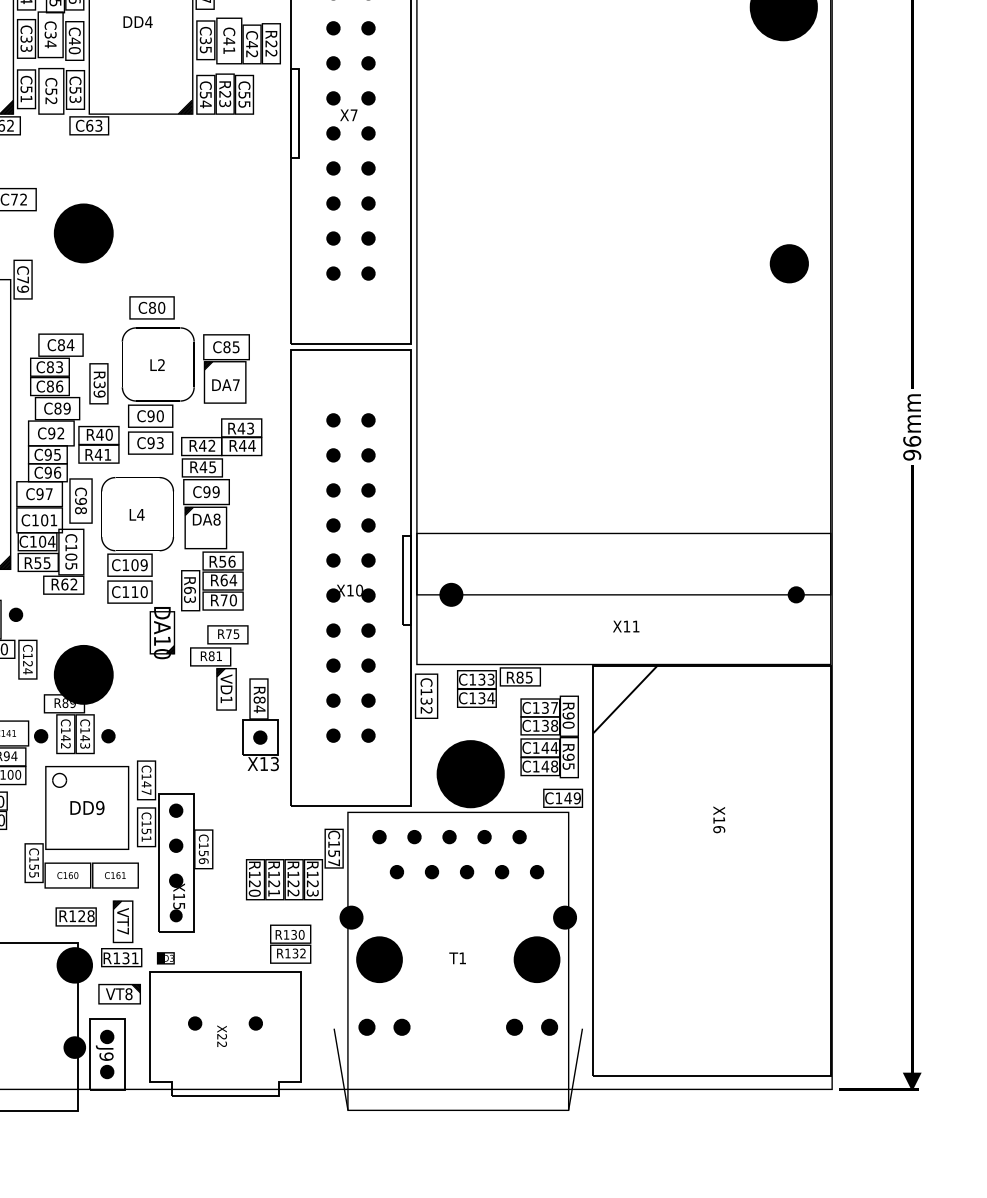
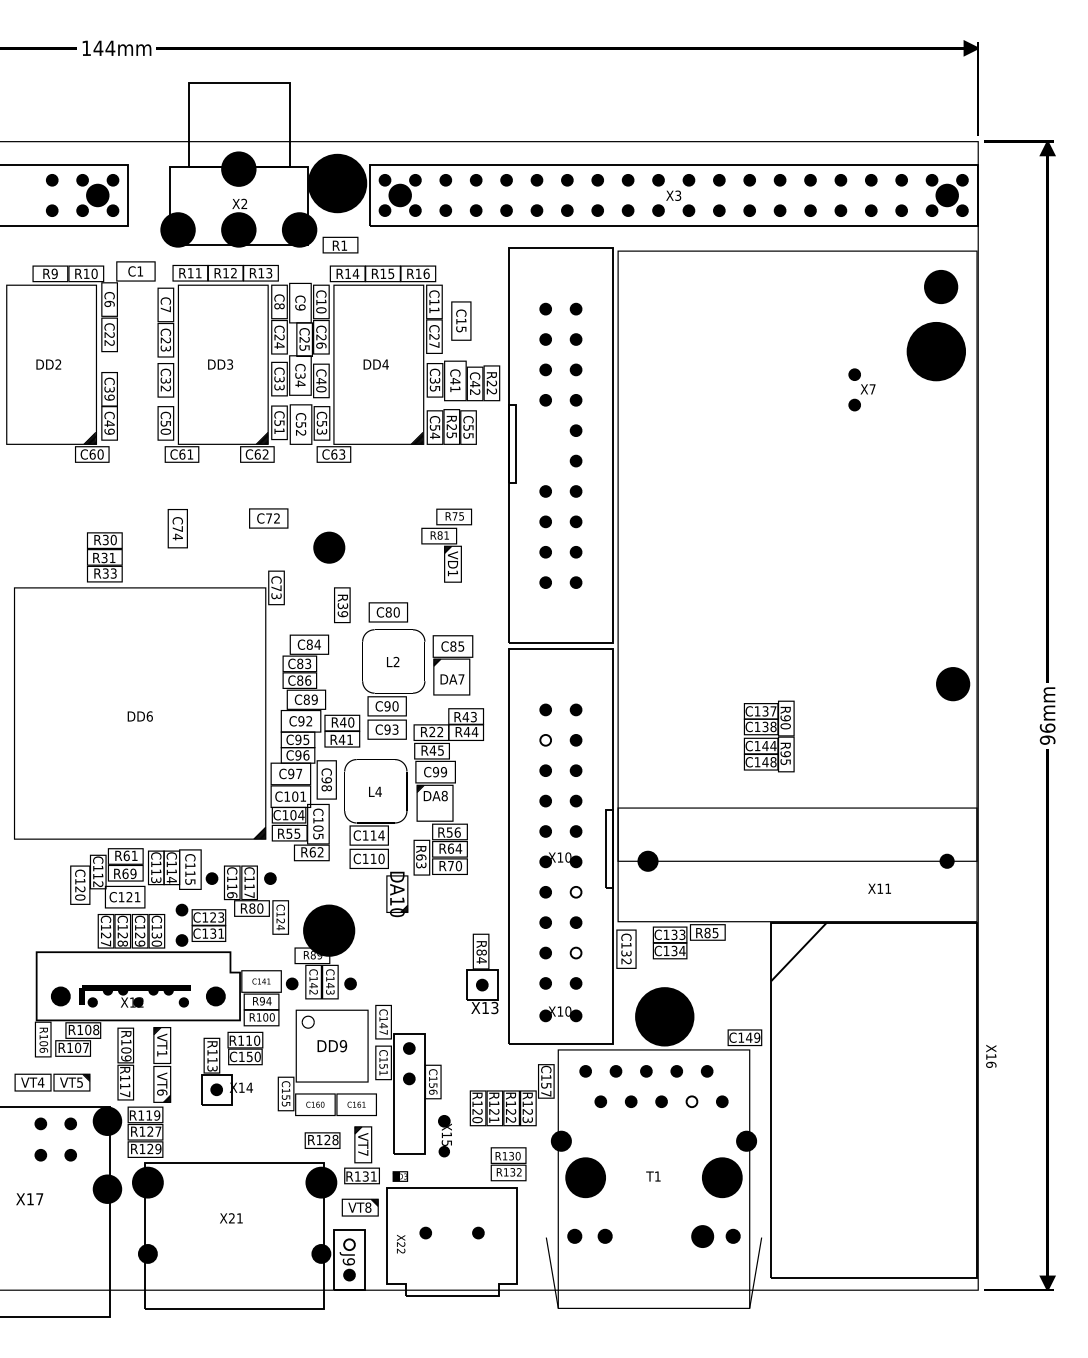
text: (224, 103) -> (451, 435), R23 -> R25
part: (341, 115) -> (861, 389), moved
part: (84, 233) -> (329, 547), size x0.6
part: (789, 264) -> (953, 684), moved
text: (23, 289) -> (276, 596), C79 -> C73
text: (99, 384) -> (342, 605), moved
text: (202, 445) -> (432, 731), R42 -> R22
fill: (333, 454) -> (545, 739), removed
text: (139, 565) -> (377, 835), C109 -> C114
text: (626, 626) -> (879, 888), moved
fill: (367, 629) -> (575, 891), removed
text: (219, 667) -> (446, 545), moved
fill: (367, 700) -> (575, 952), removed
text: (548, 736) -> (768, 736), moved
part: (350, 771) -> (560, 1014), added
text: (719, 819) -> (991, 1056), moved
fill: (501, 871) -> (691, 1101), removed
part: (176, 898) -> (444, 1136), moved
part: (514, 1026) -> (702, 1235), size x1.6
fill: (107, 1036) -> (349, 1244), removed
text: (222, 1036) -> (401, 1244), moved

